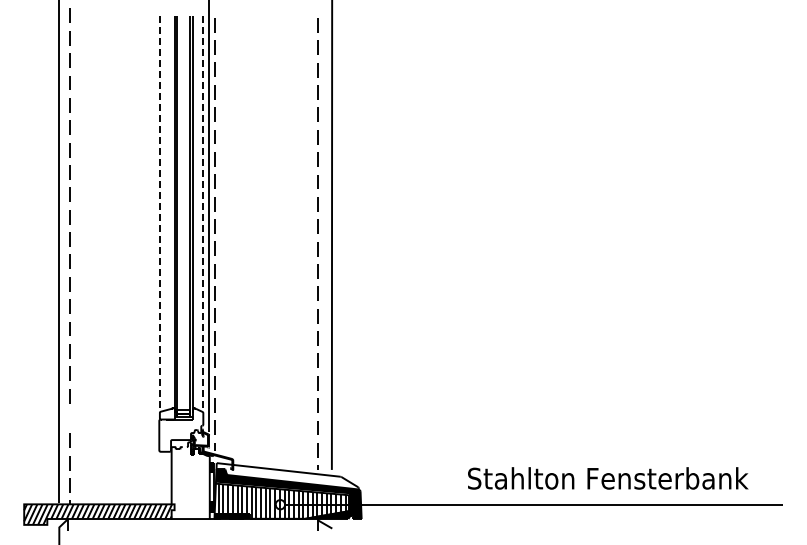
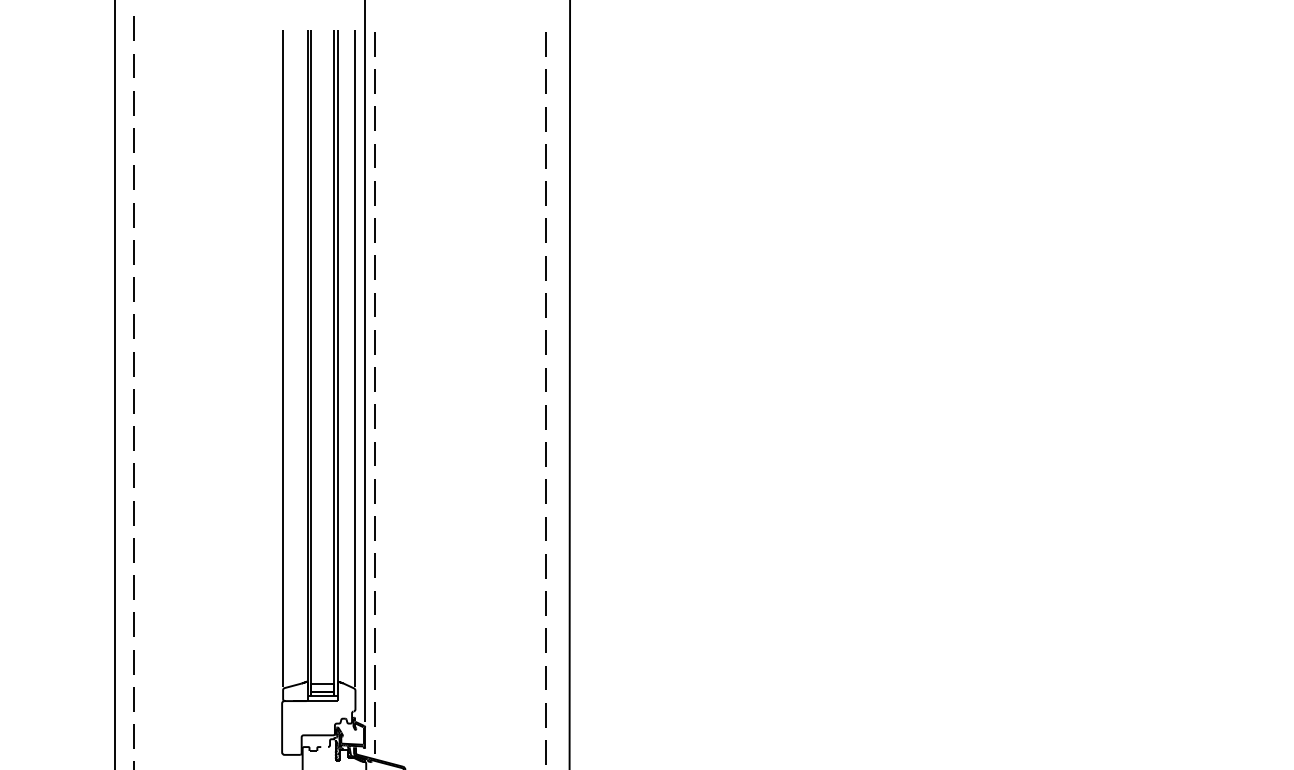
line: (159, 215) -> (282, 361), dashed -> solid
line: (203, 215) -> (355, 361), dashed -> solid
line: (69, 418) -> (132, 699), added

